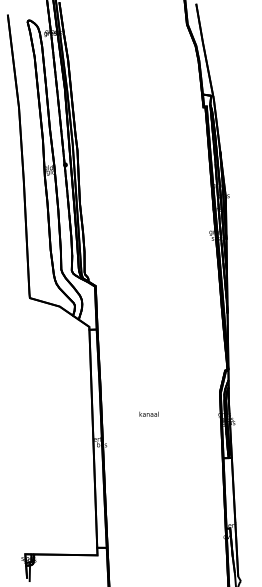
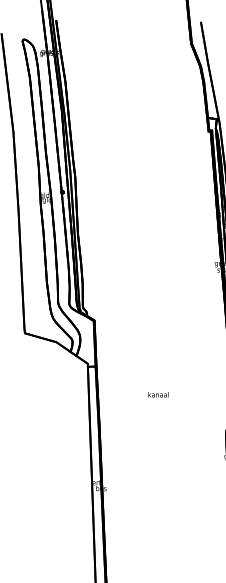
text: (148, 413) -> (157, 394), moved

